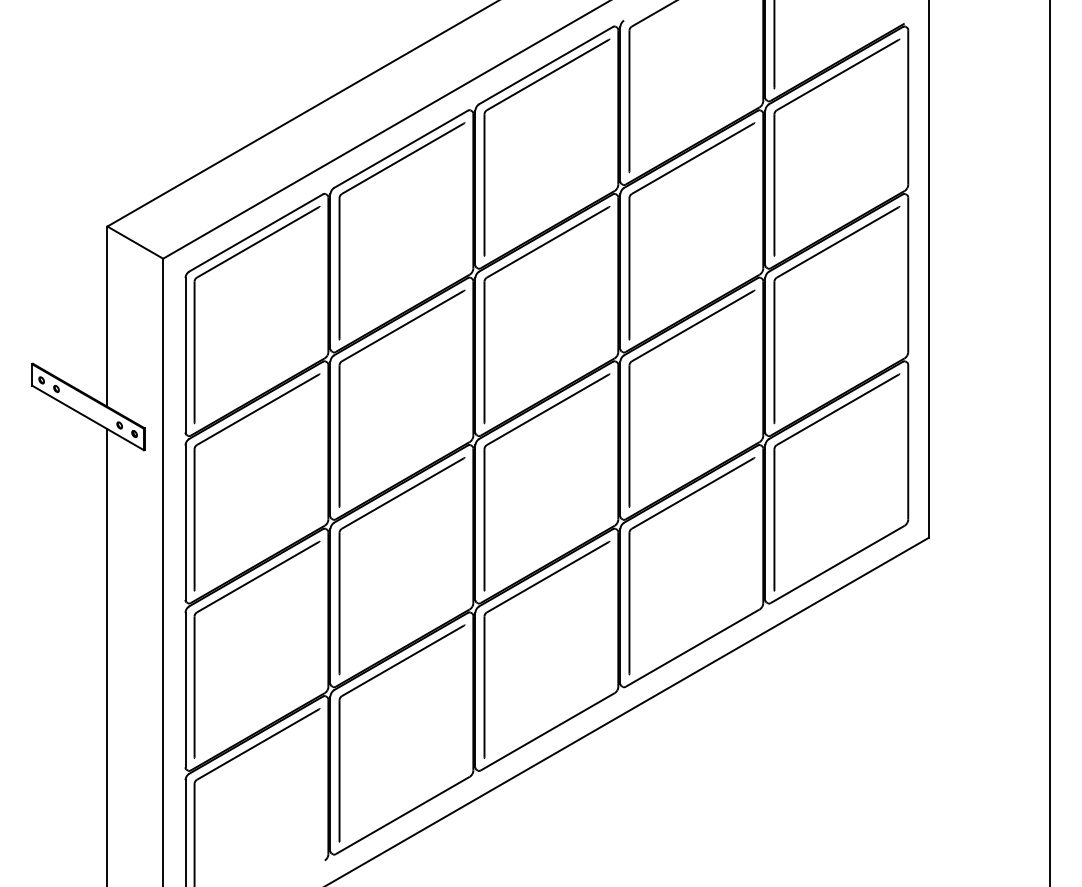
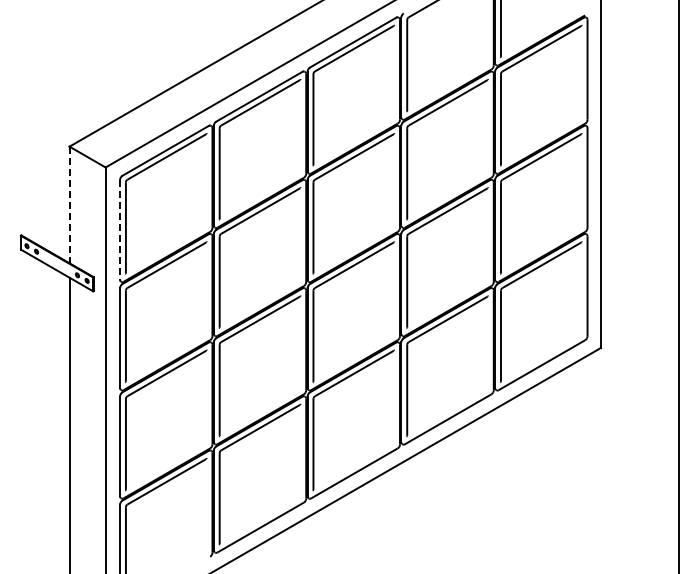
line: (107, 317) -> (69, 205), solid -> dashed
line: (186, 354) -> (120, 229), solid -> dashed

